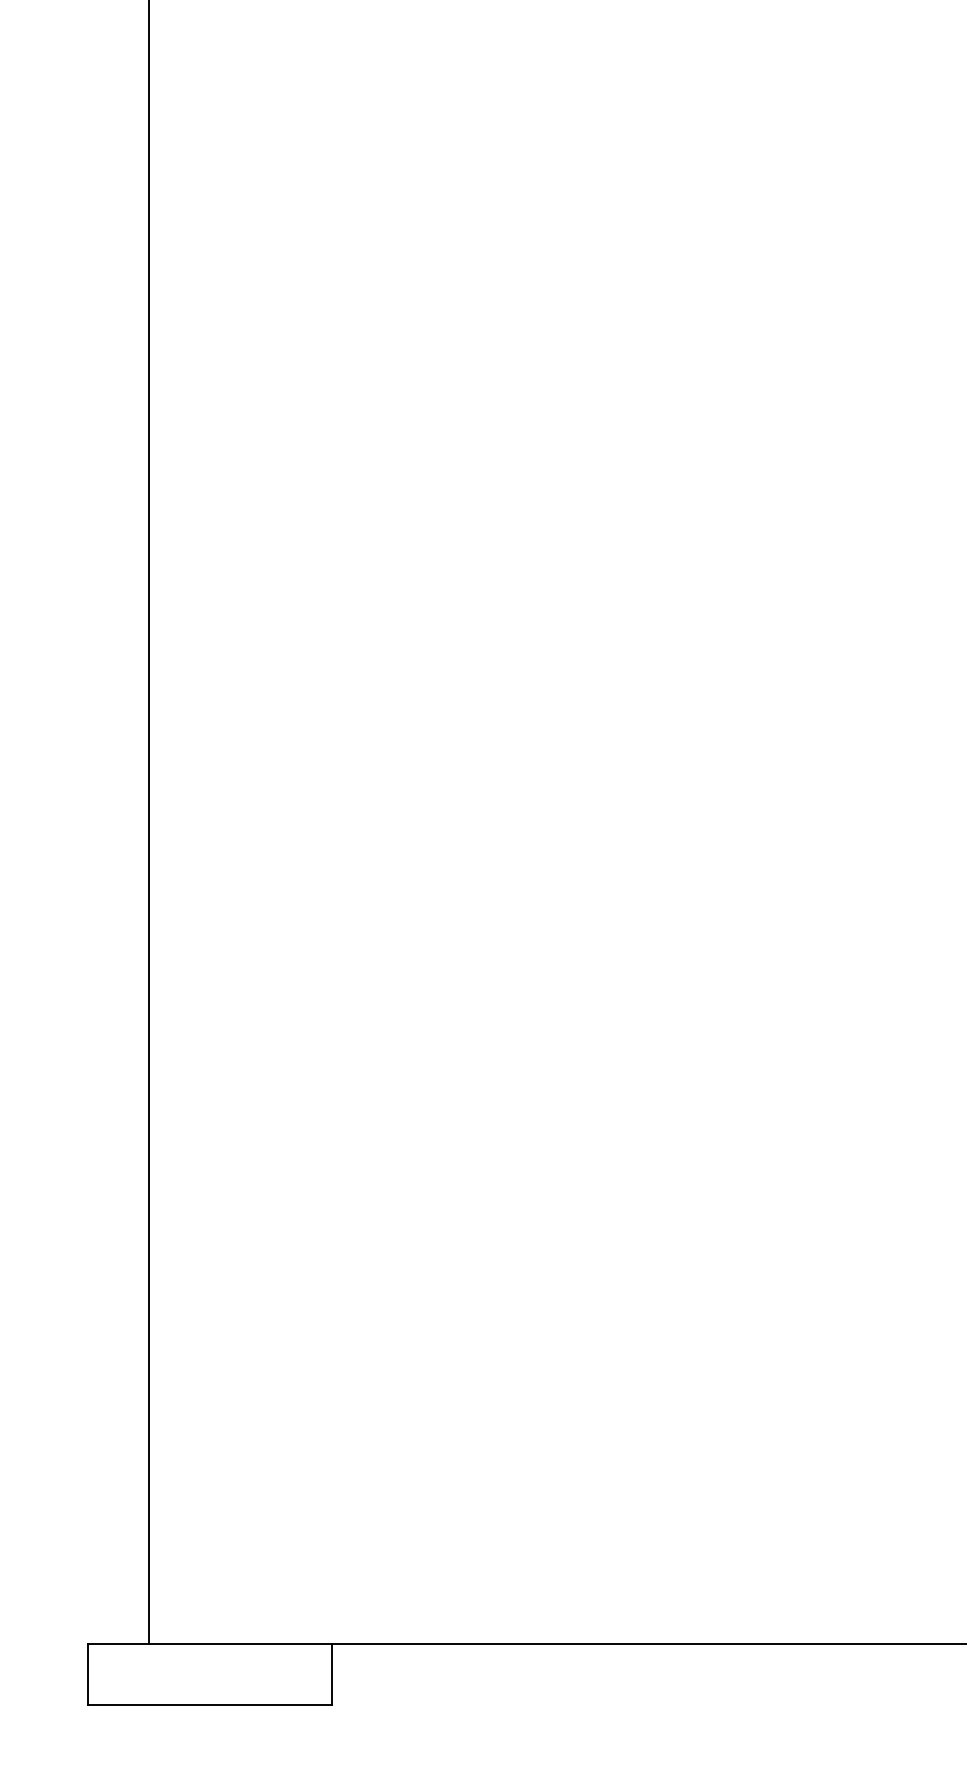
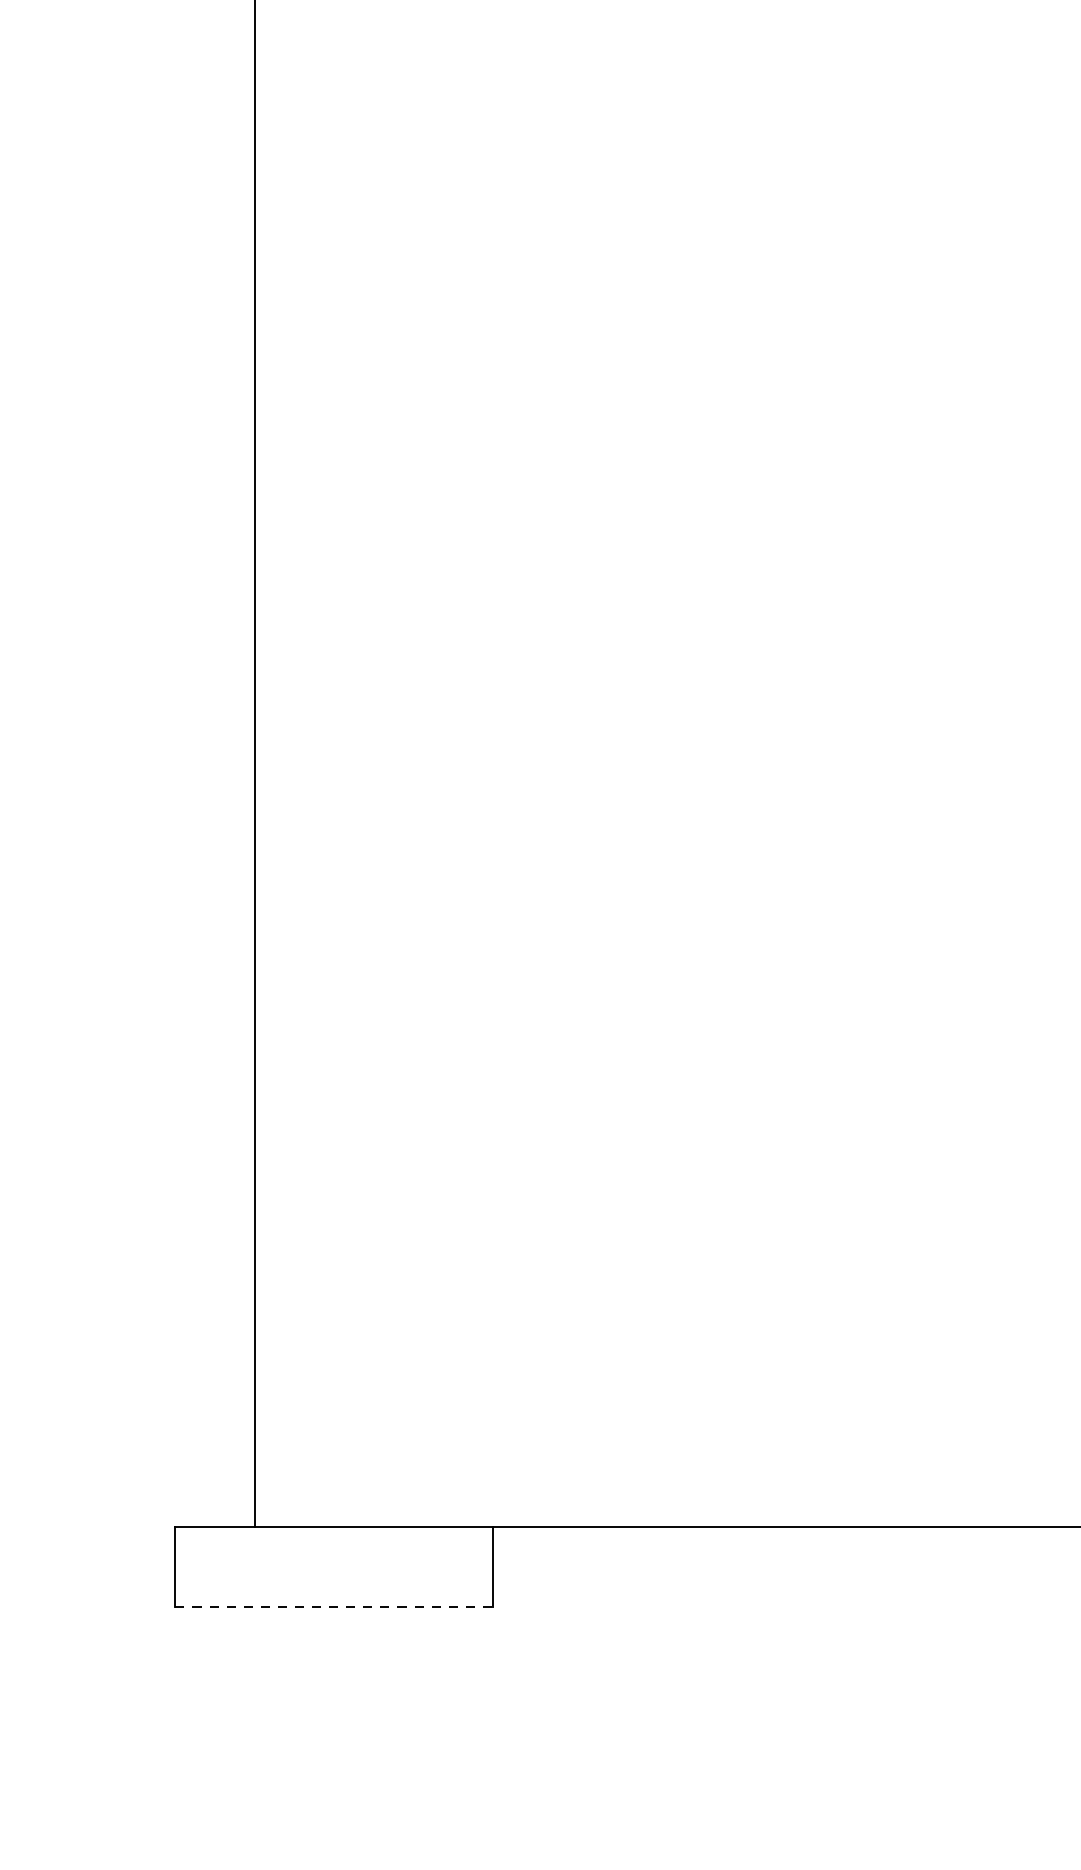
line: (210, 1705) -> (334, 1607), solid -> dashed

